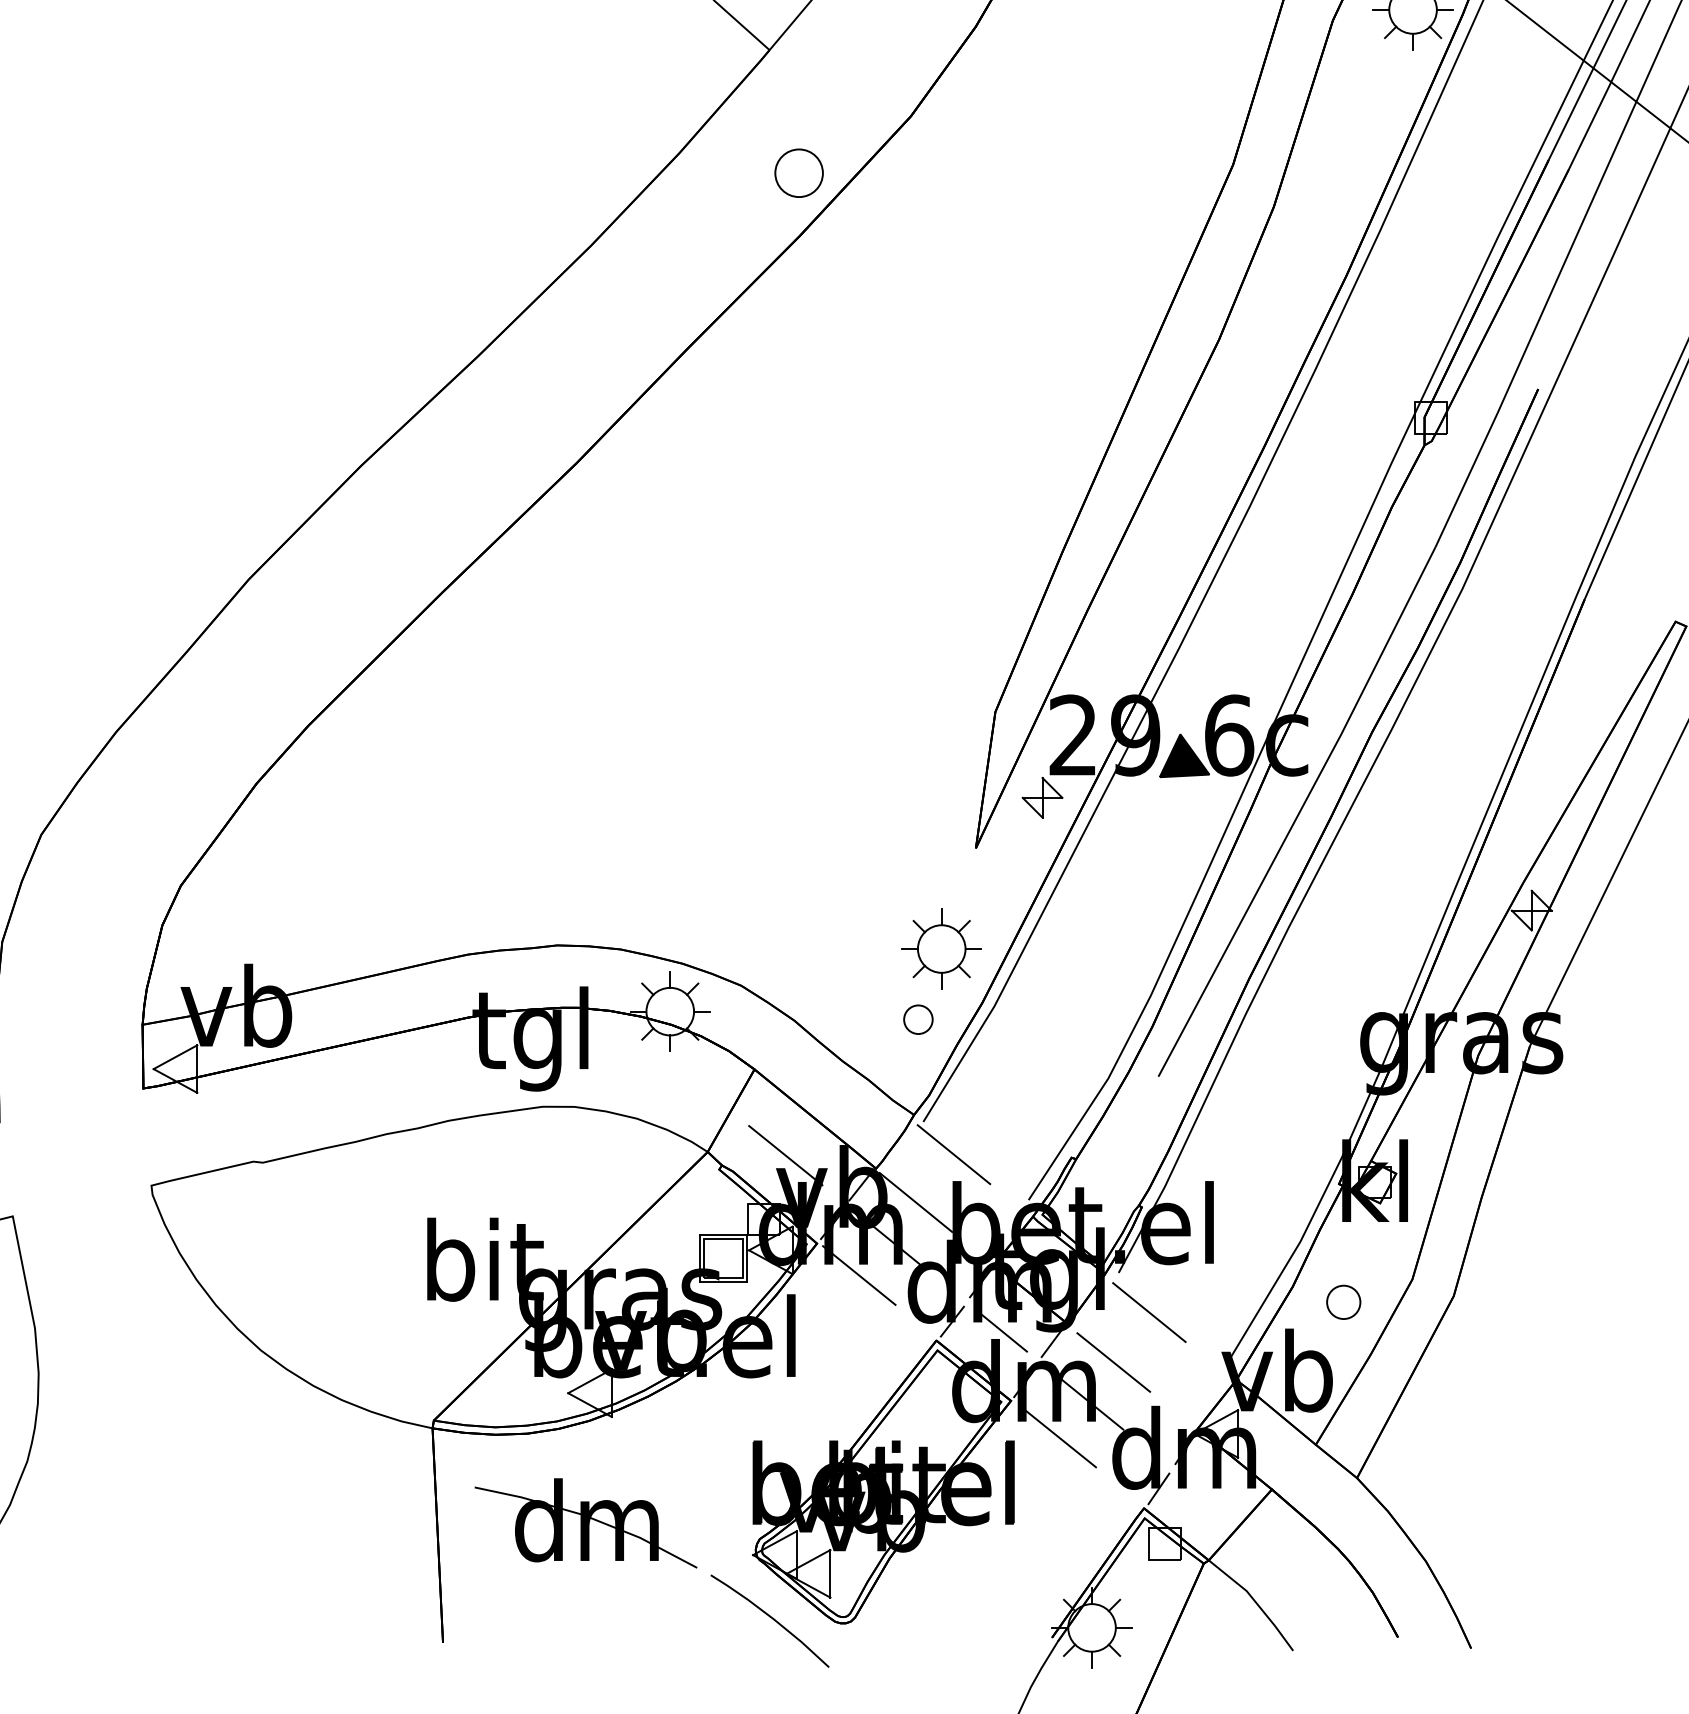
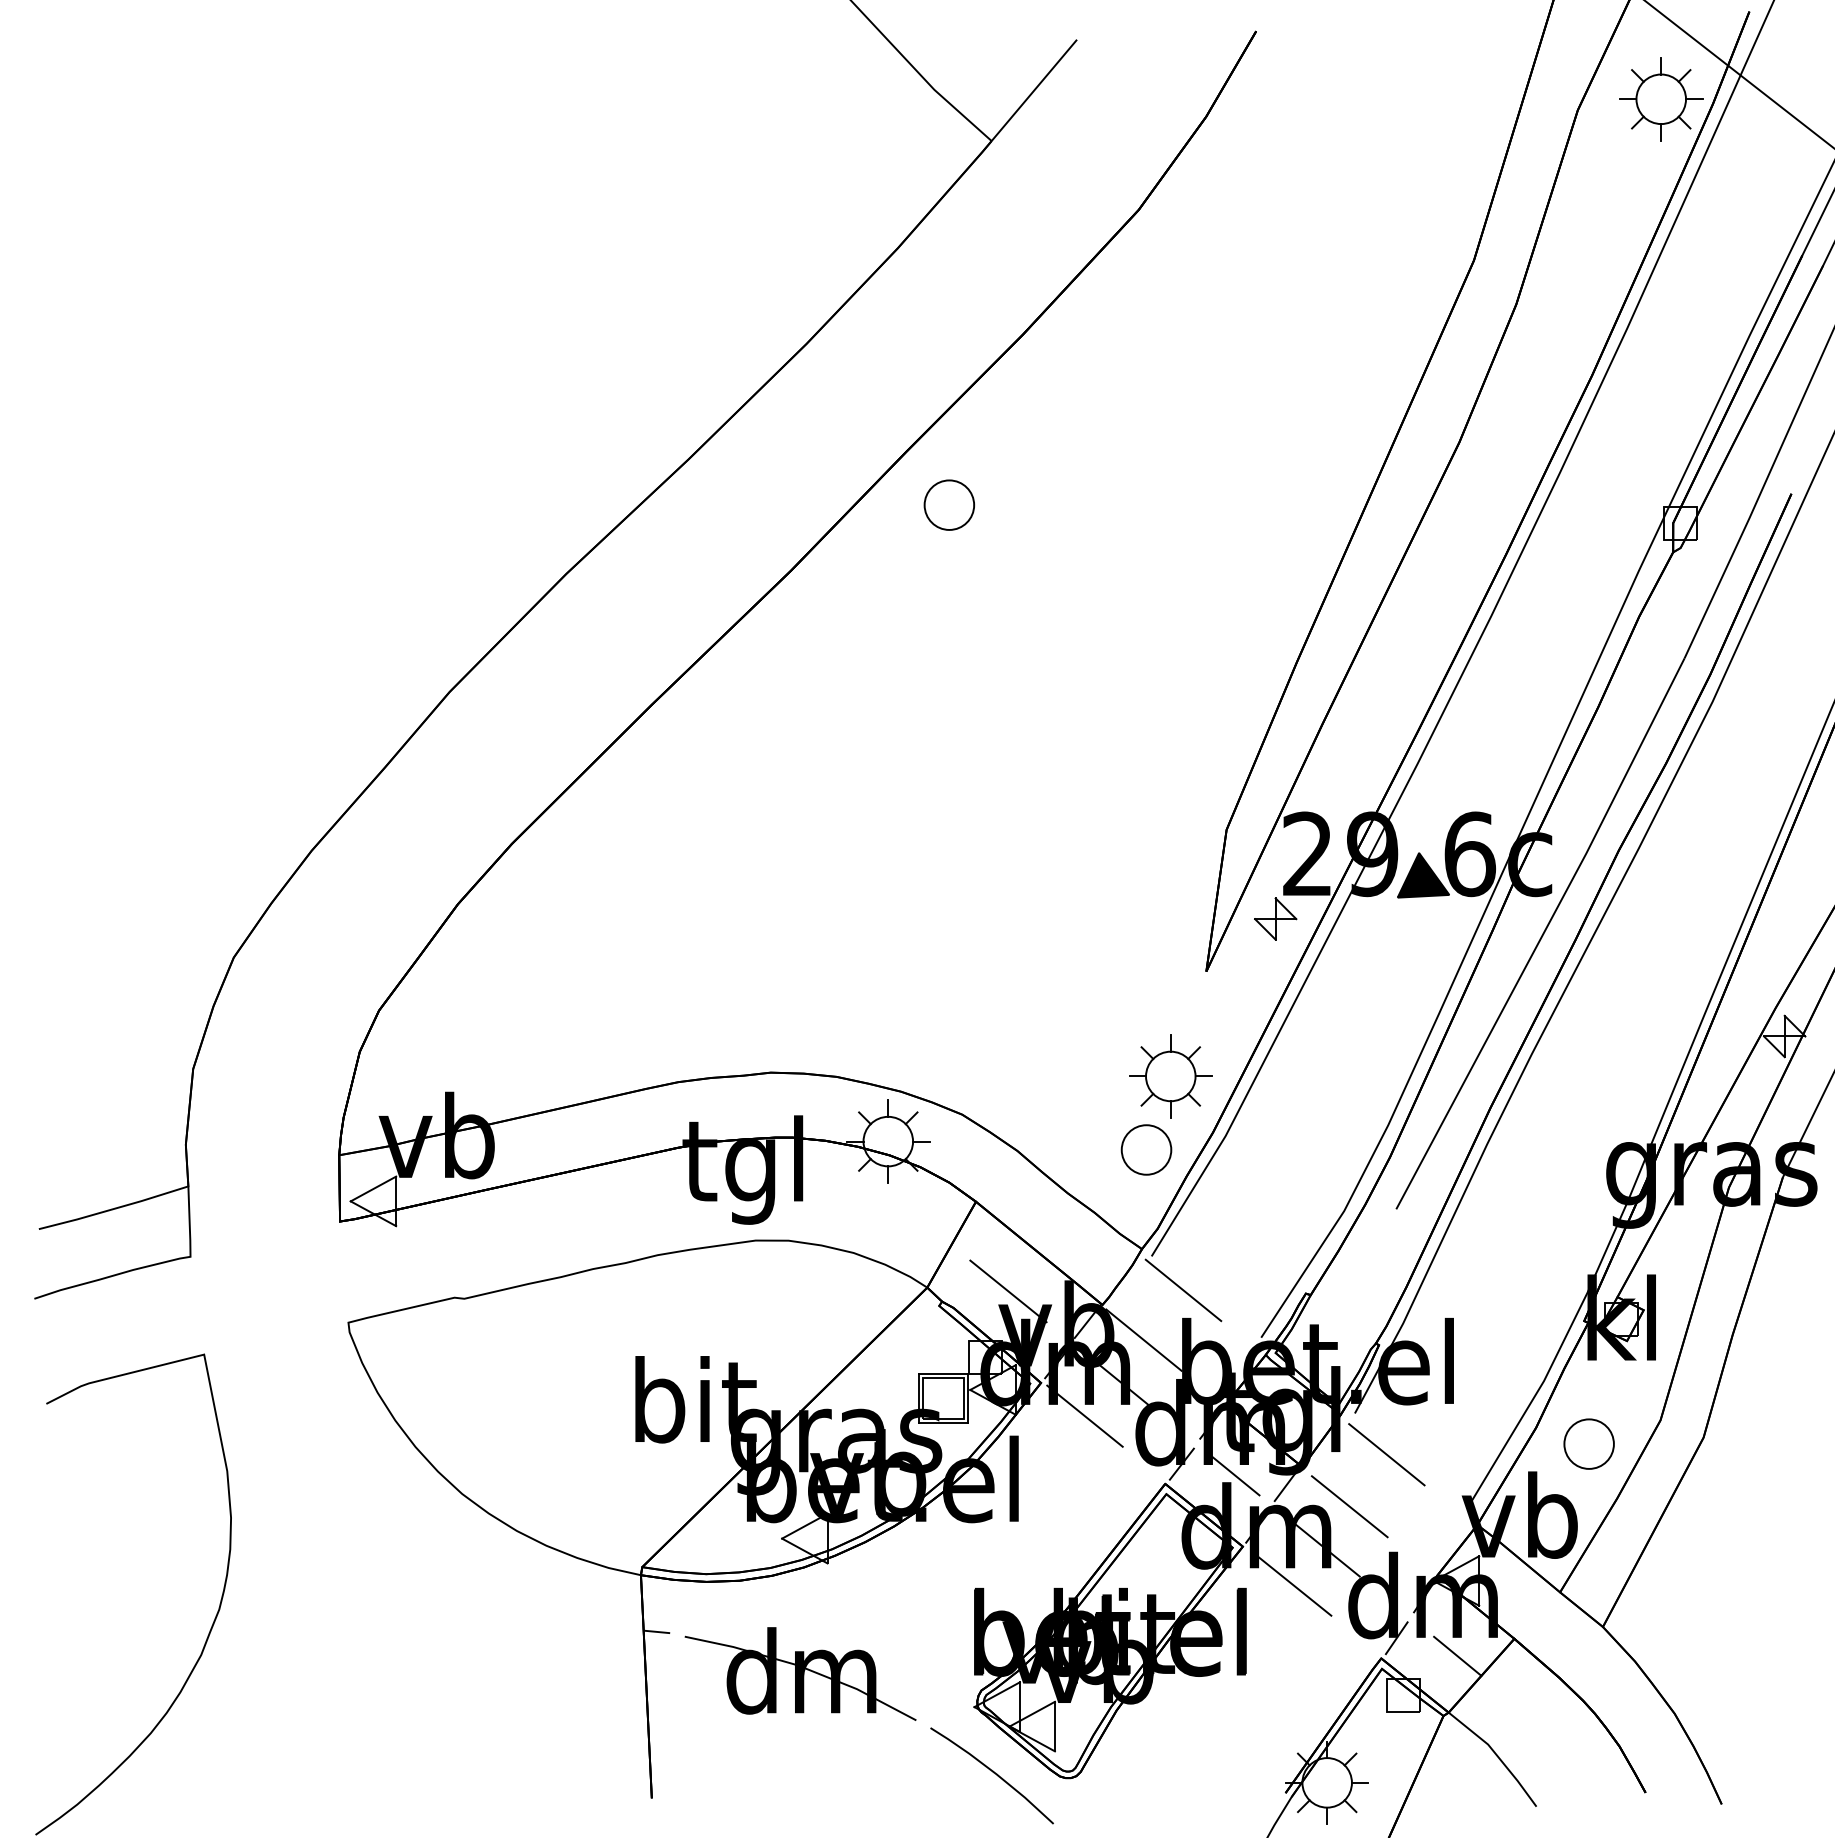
part: (799, 172) -> (949, 504), moved
part: (918, 1019) -> (1146, 1149), size x1.67
part: (1343, 1301) -> (1588, 1443), size x1.43
line: (447, 1482) -> (656, 1631), added
line: (1217, 1505) -> (1457, 1655), added

